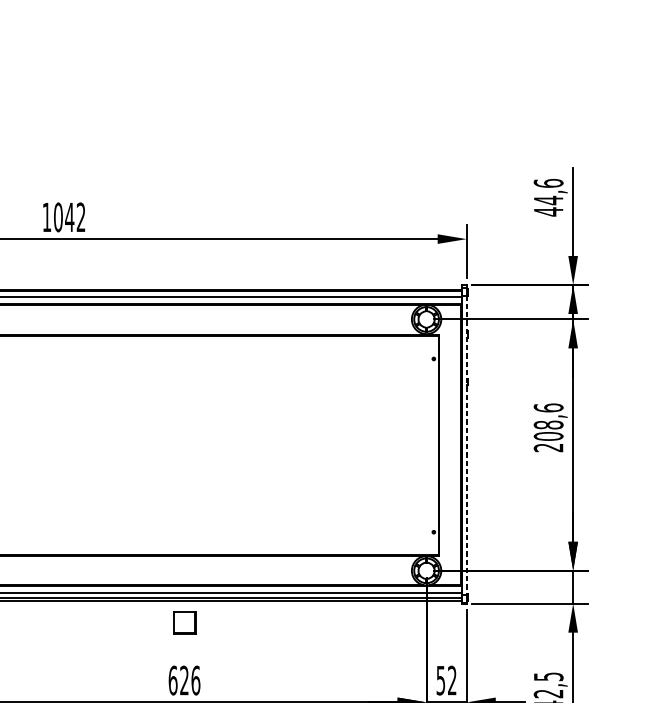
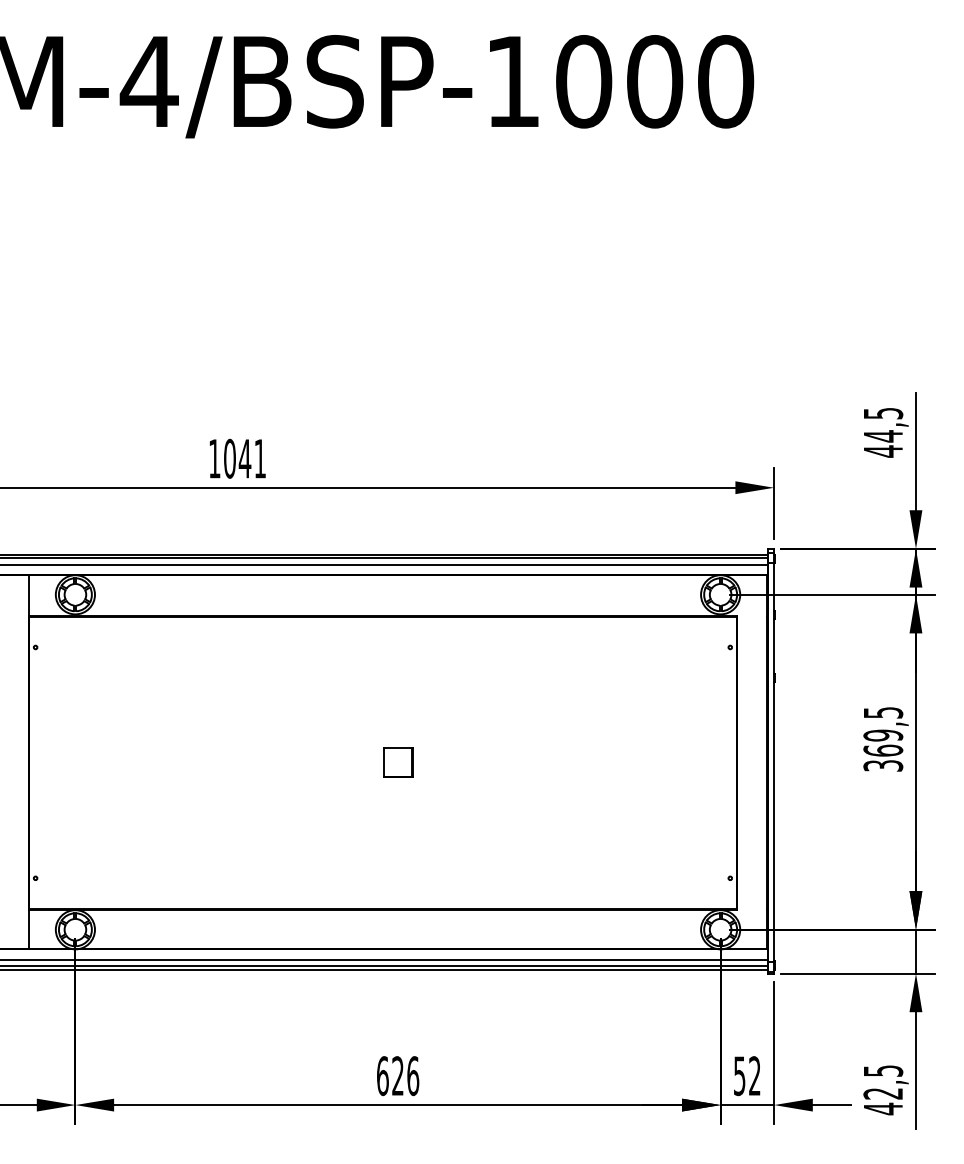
text: (548, 183) -> (883, 413), 44,6 -> 44,5
text: (80, 217) -> (259, 458), 1042 -> 1041
text: (548, 427) -> (883, 738), 208,6 -> 369,5
line: (467, 445) -> (774, 762), dashed -> solid
part: (184, 622) -> (398, 762), moved

